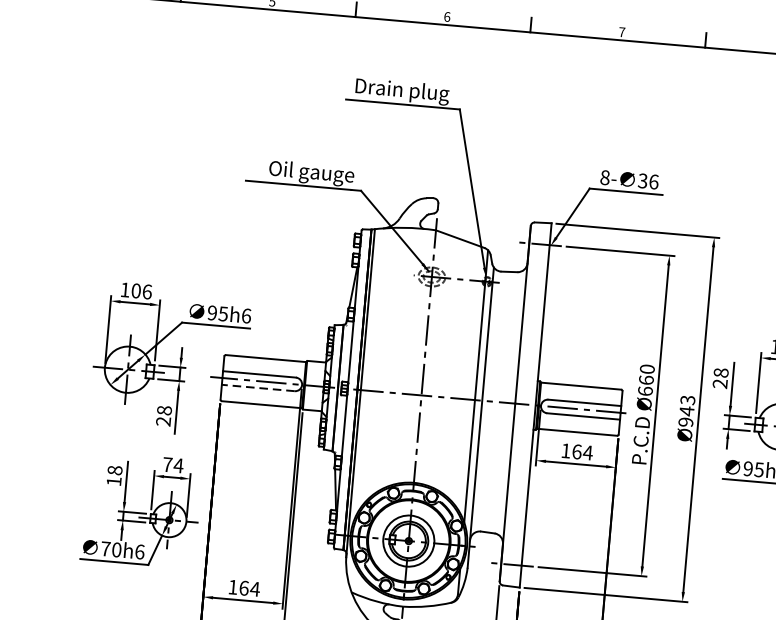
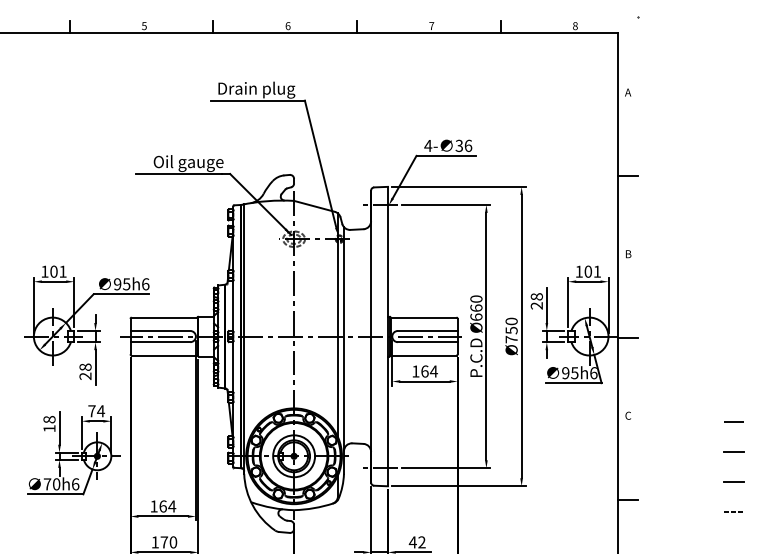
text: (605, 177) -> (428, 145), 8- -> 4-
text: (146, 291) -> (62, 271), 106 -> 101
line: (258, 388) -> (160, 342), dashed -> solid
text: (686, 411) -> (511, 330), Ø943 -> Ø750

